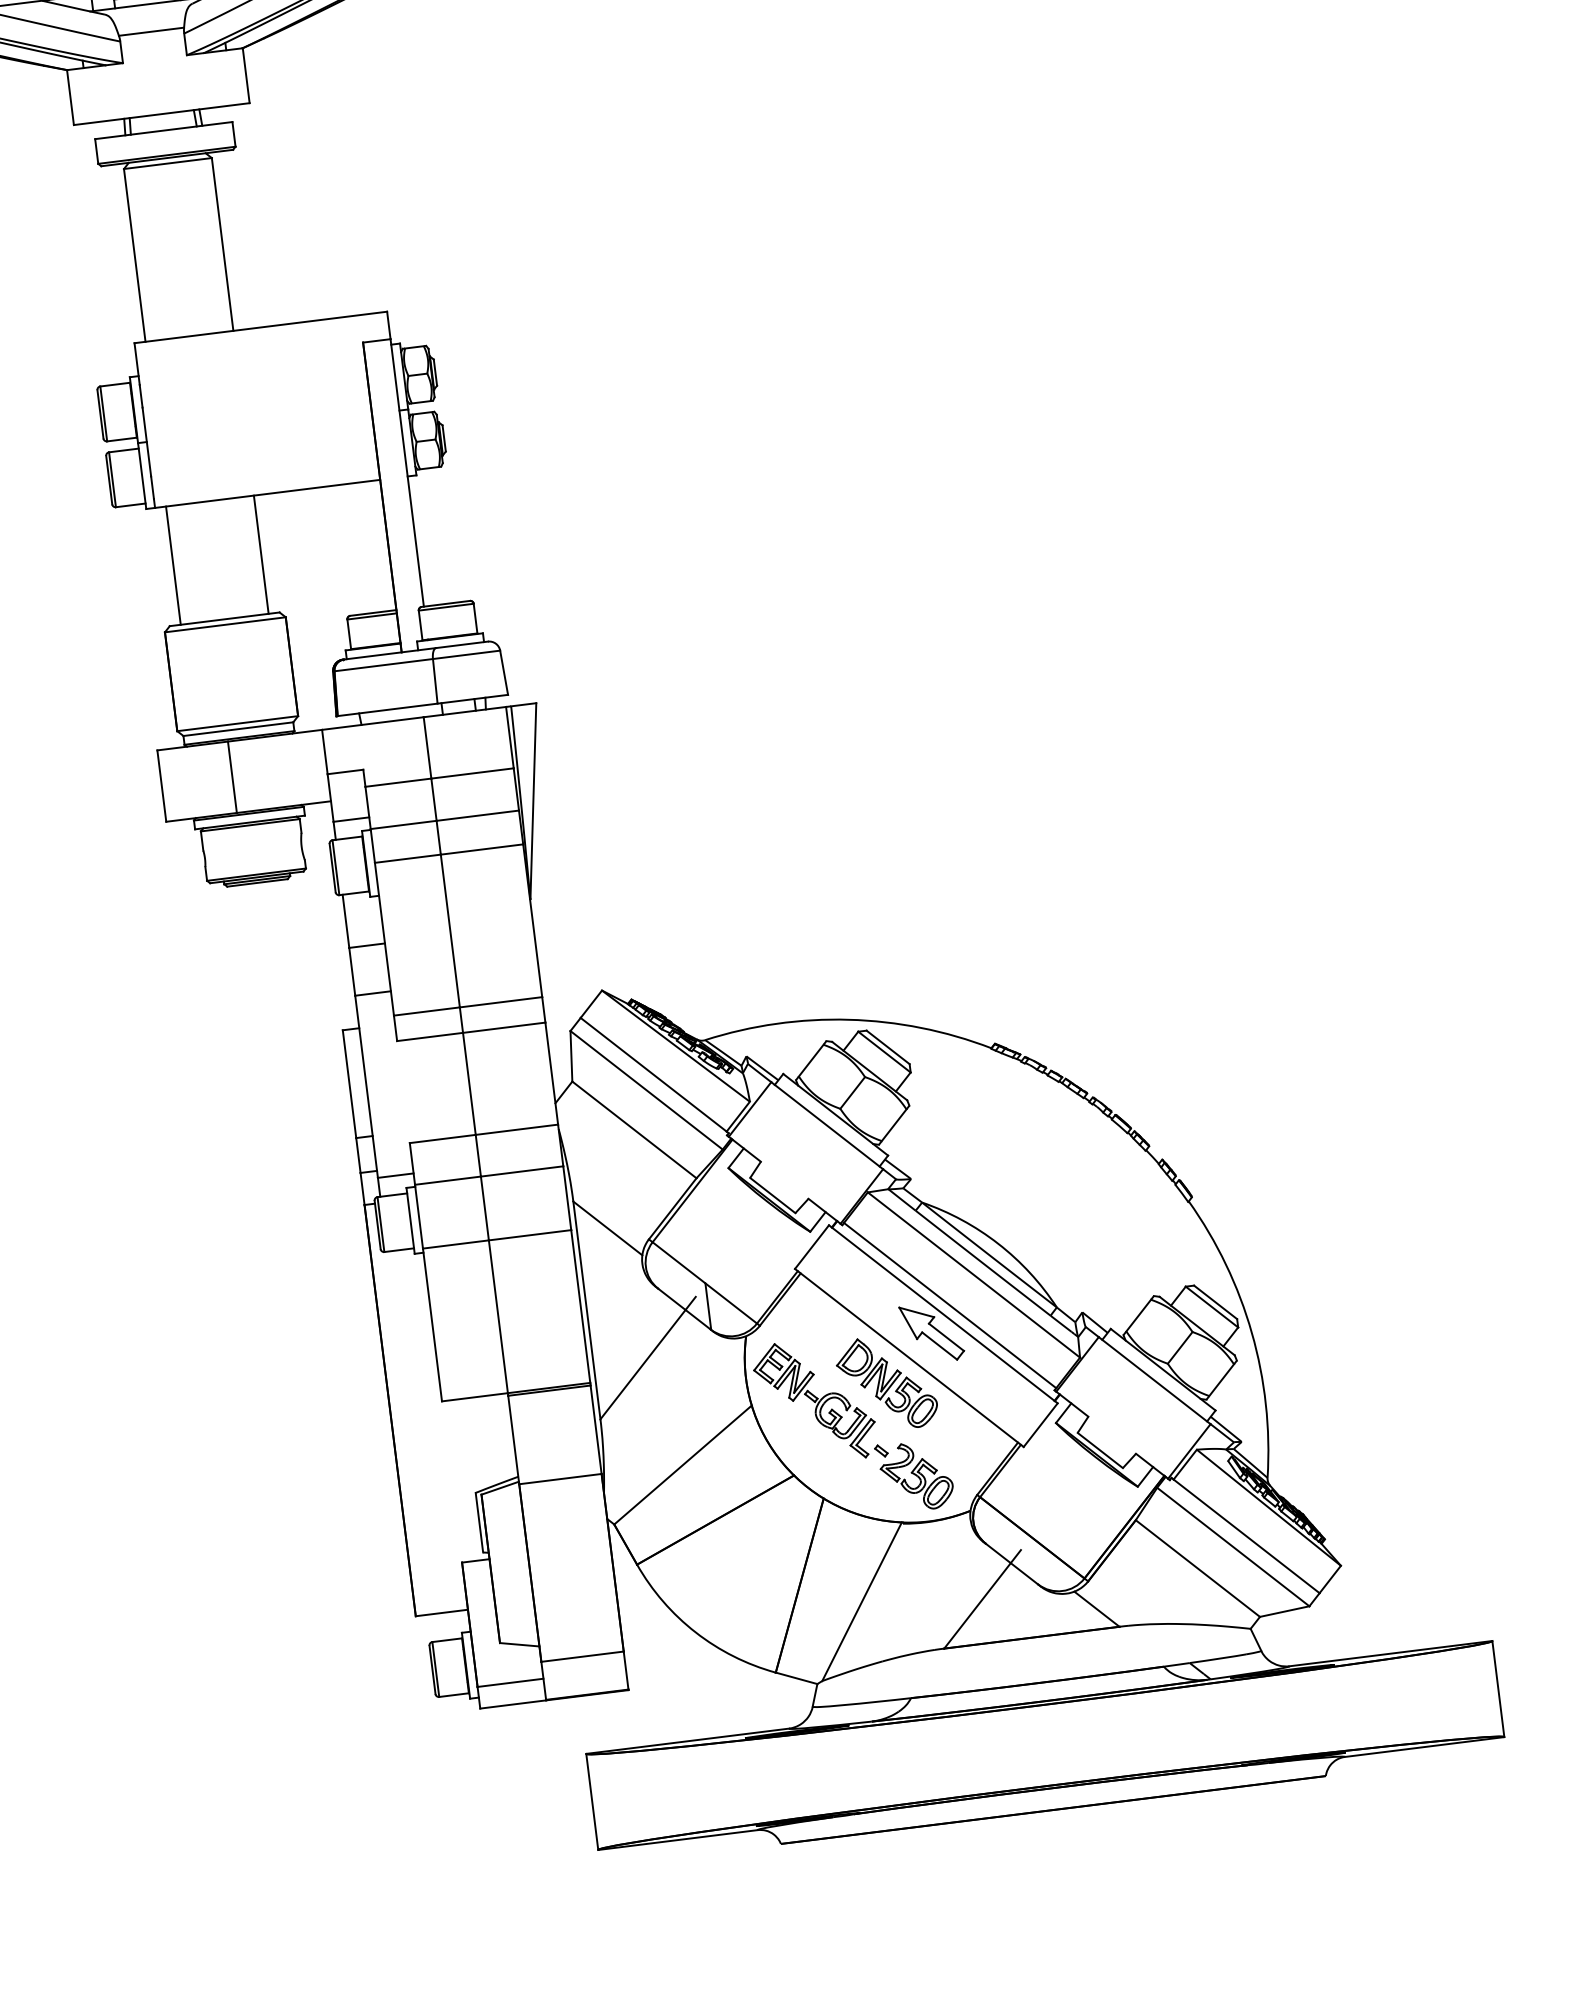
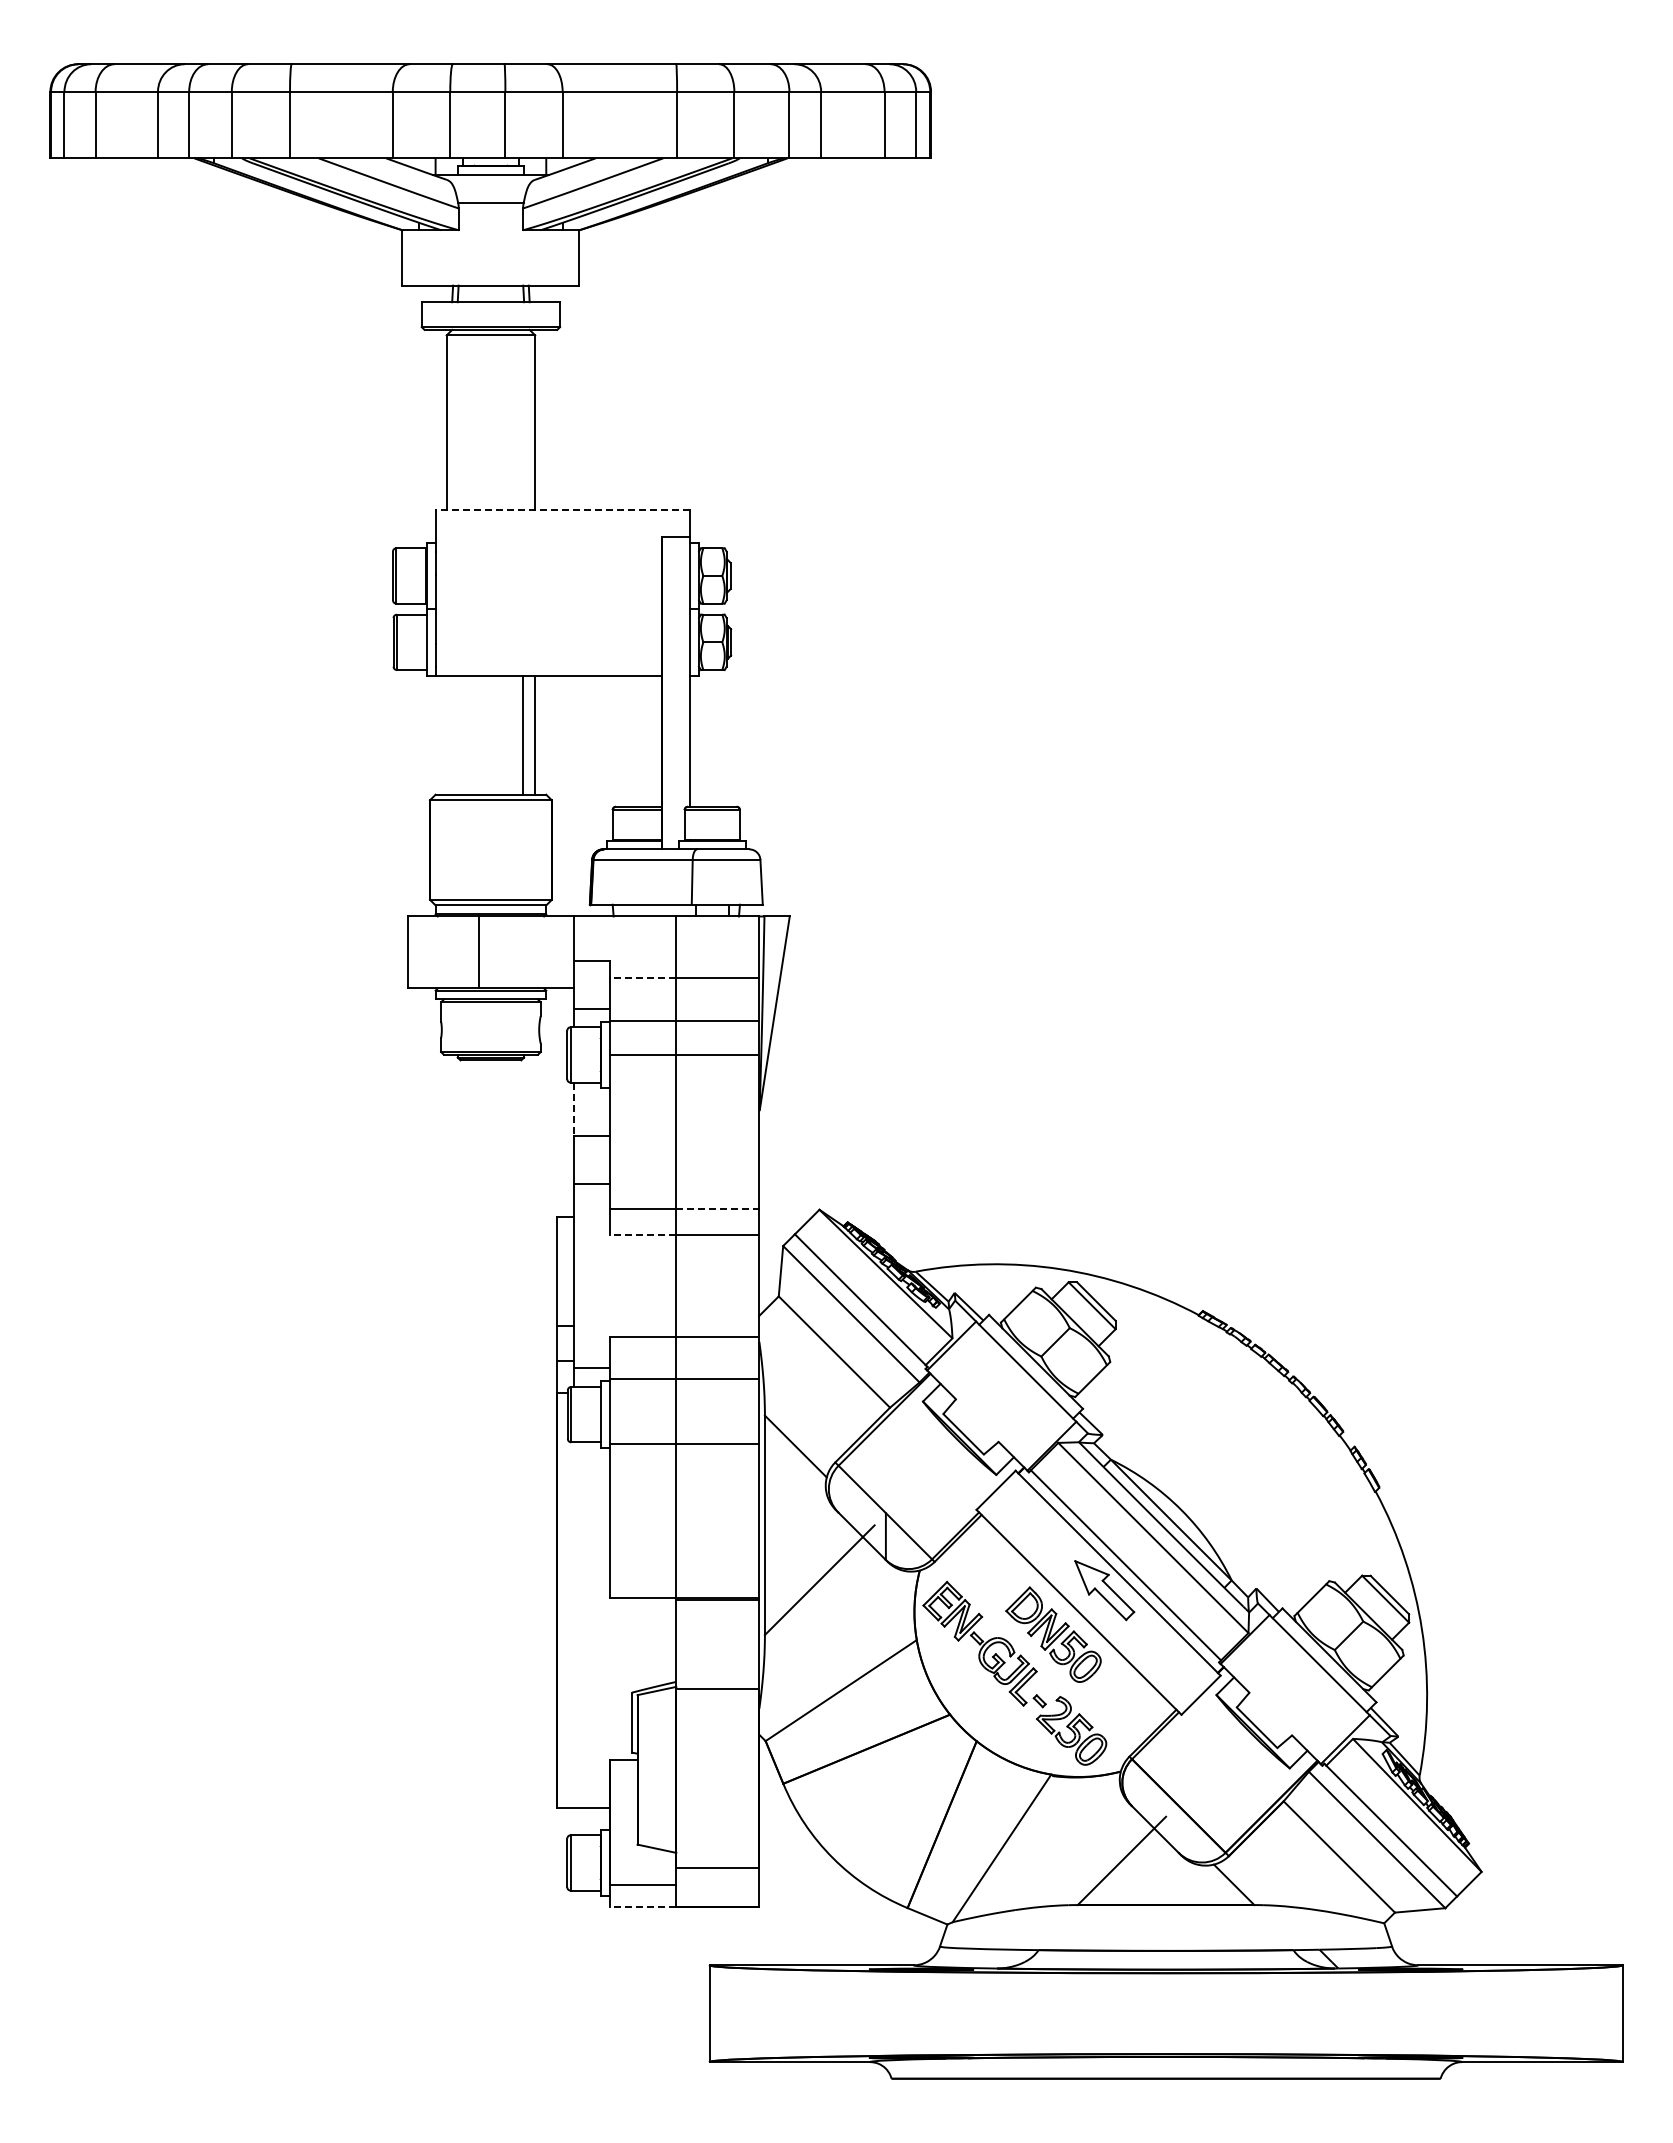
line: (260, 327) -> (562, 509), solid -> dashed
line: (173, 565) -> (522, 734), moved
line: (397, 782) -> (642, 978), solid -> dashed
line: (345, 921) -> (573, 1109), solid -> dashed
line: (500, 1001) -> (717, 1208), solid -> dashed
line: (429, 1036) -> (642, 1234), solid -> dashed
line: (512, 1704) -> (642, 1907), solid -> dashed

